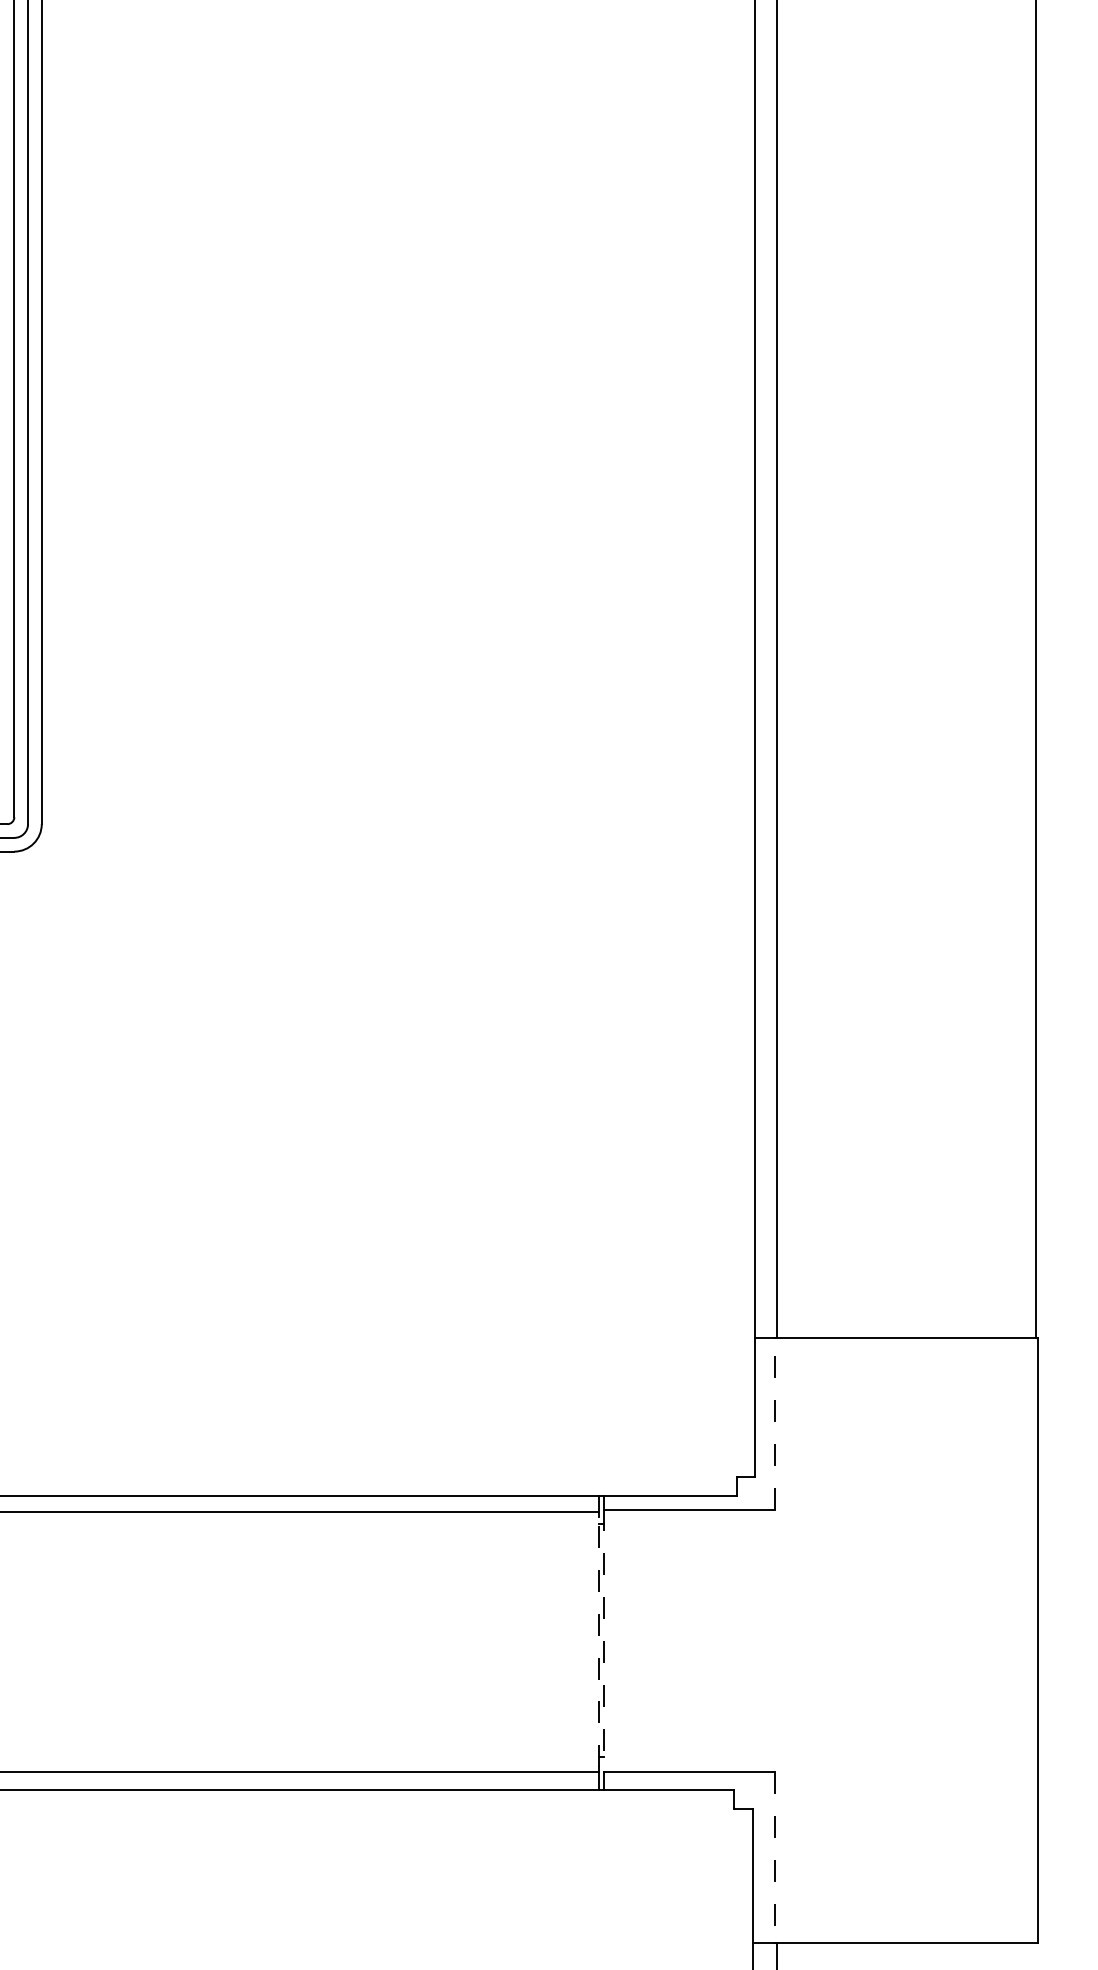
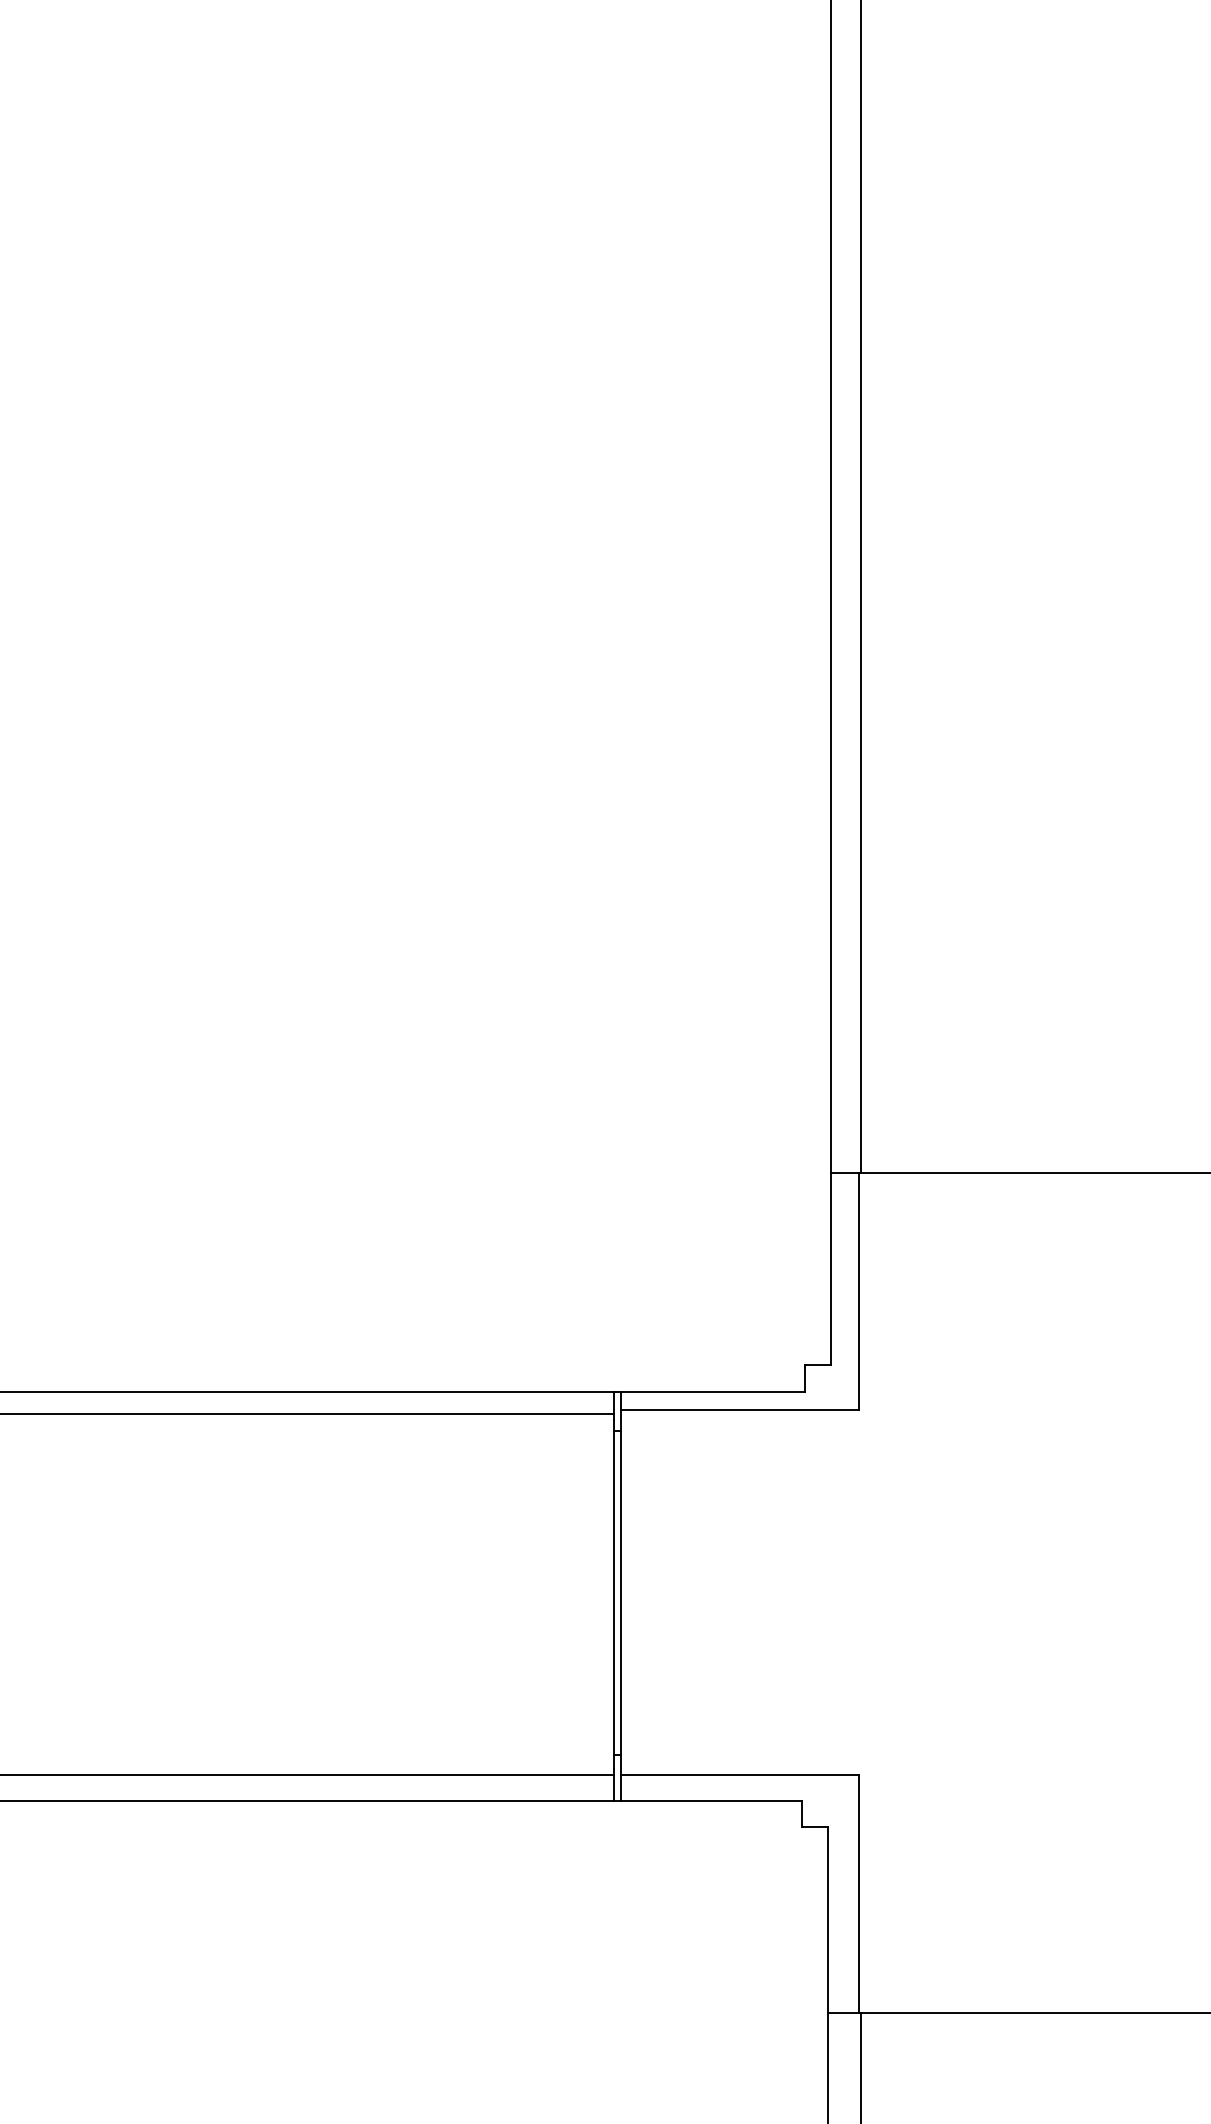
line: (775, 1423) -> (859, 1290), dashed -> solid
line: (598, 1641) -> (612, 1593), dashed -> solid
line: (604, 1641) -> (621, 1593), dashed -> solid
line: (775, 1857) -> (859, 1894), dashed -> solid

